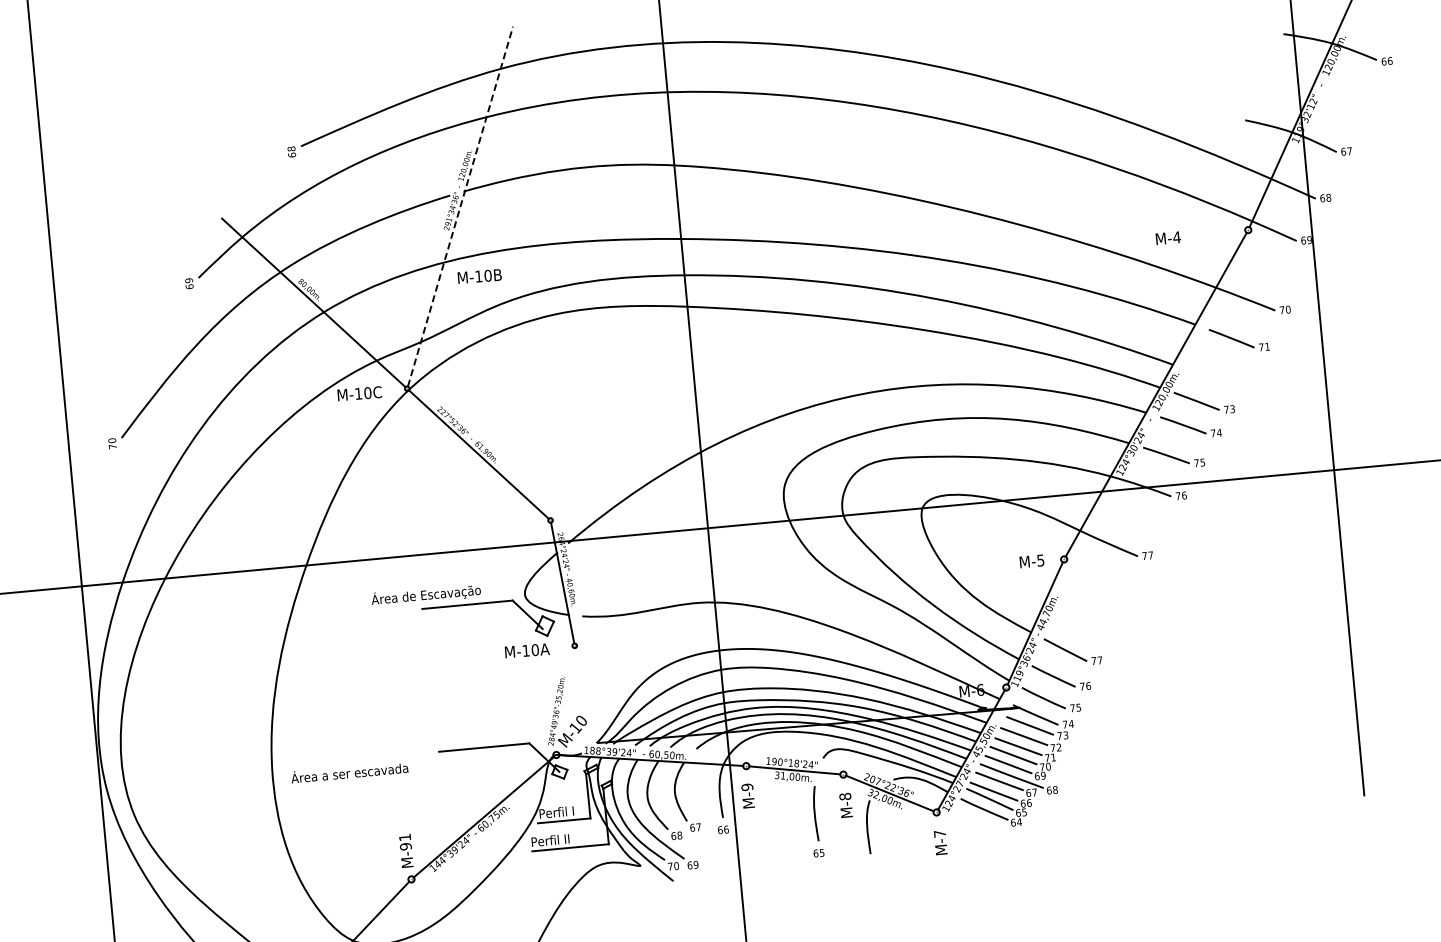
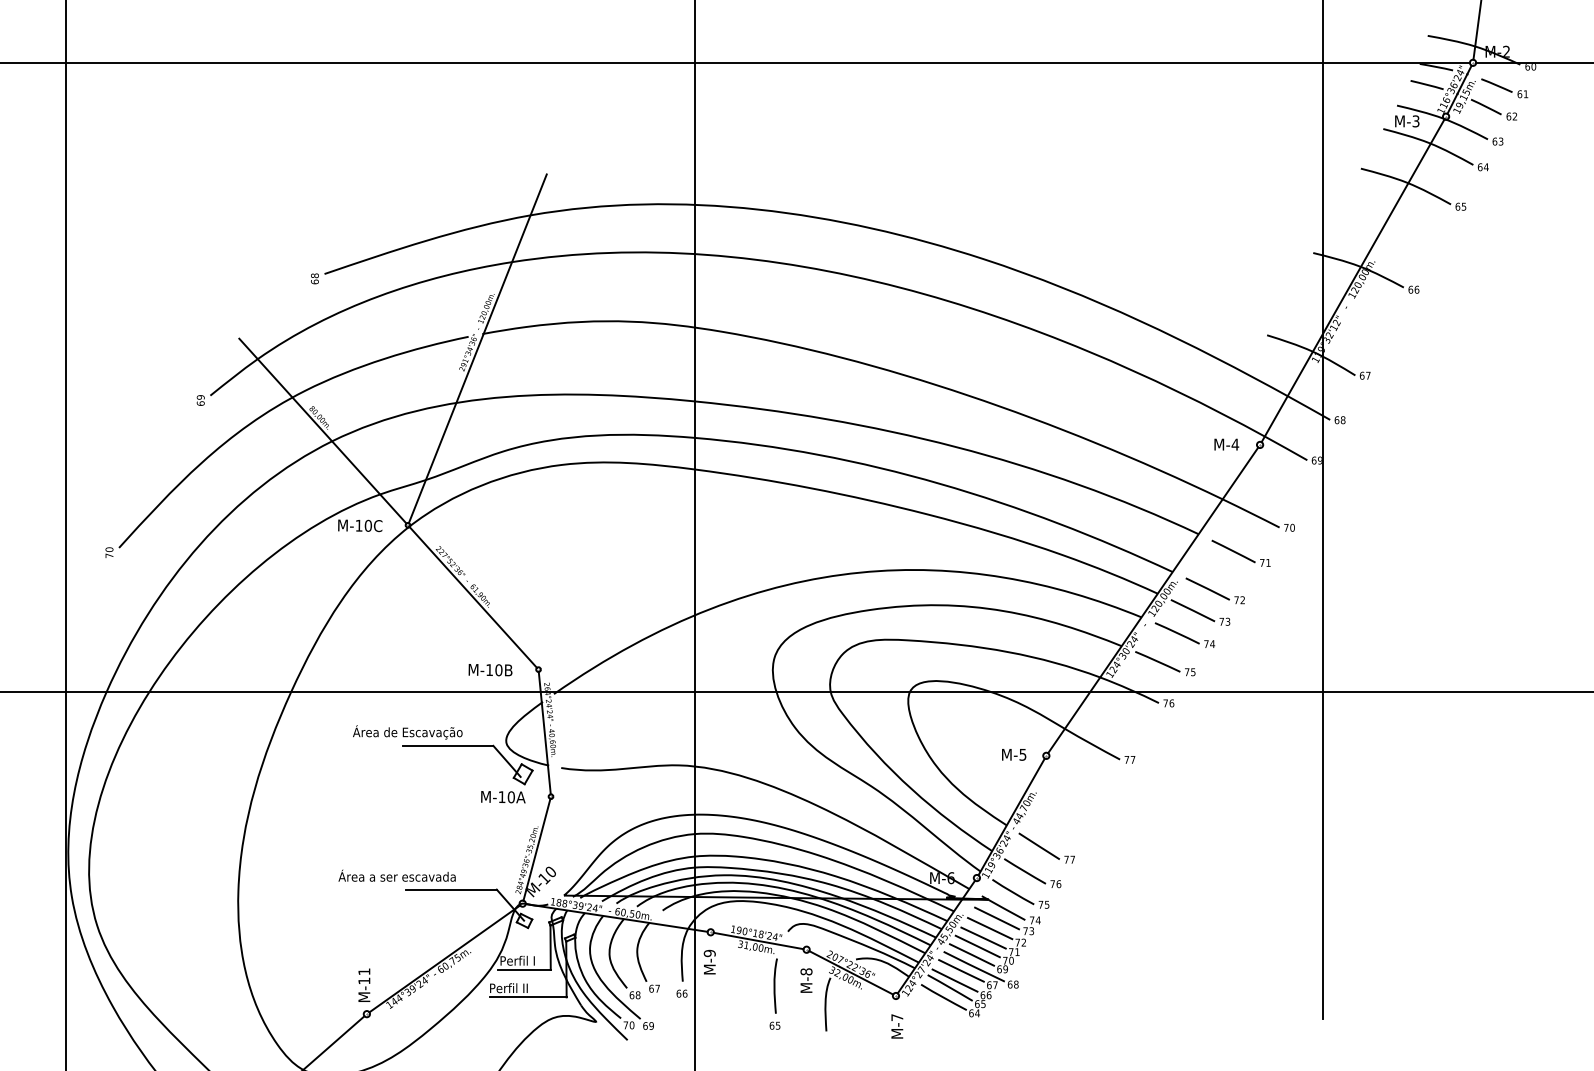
line: (461, 206) -> (478, 348), dashed -> solid
text: (1168, 238) -> (1226, 444), moved
text: (479, 276) -> (490, 670), moved
part: (1216, 379) -> (1214, 590), added
line: (565, 699) -> (536, 849), added
text: (348, 772) -> (396, 875), moved
text: (406, 846) -> (364, 980), M-91 -> M-11

